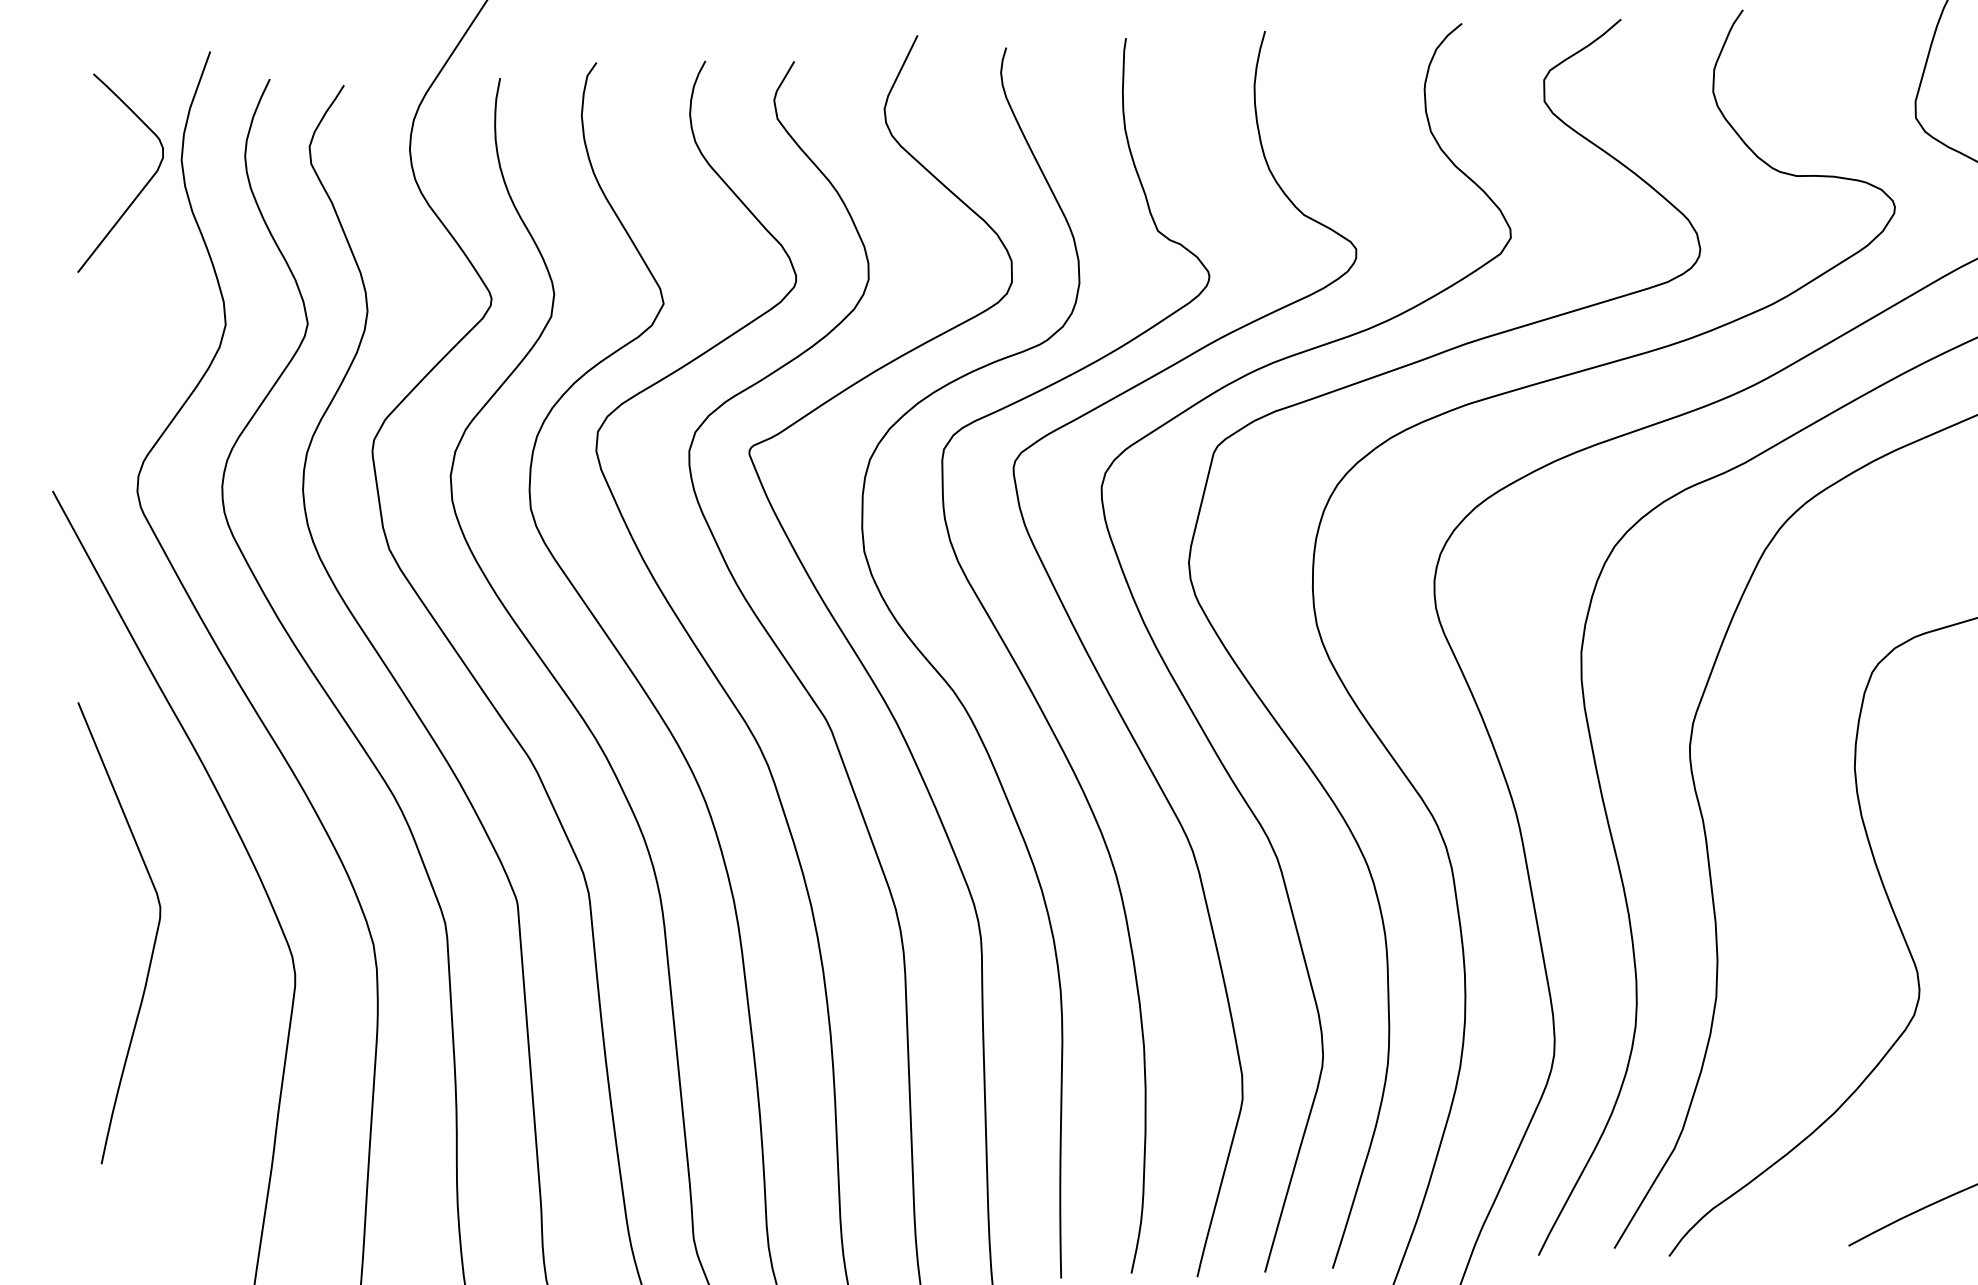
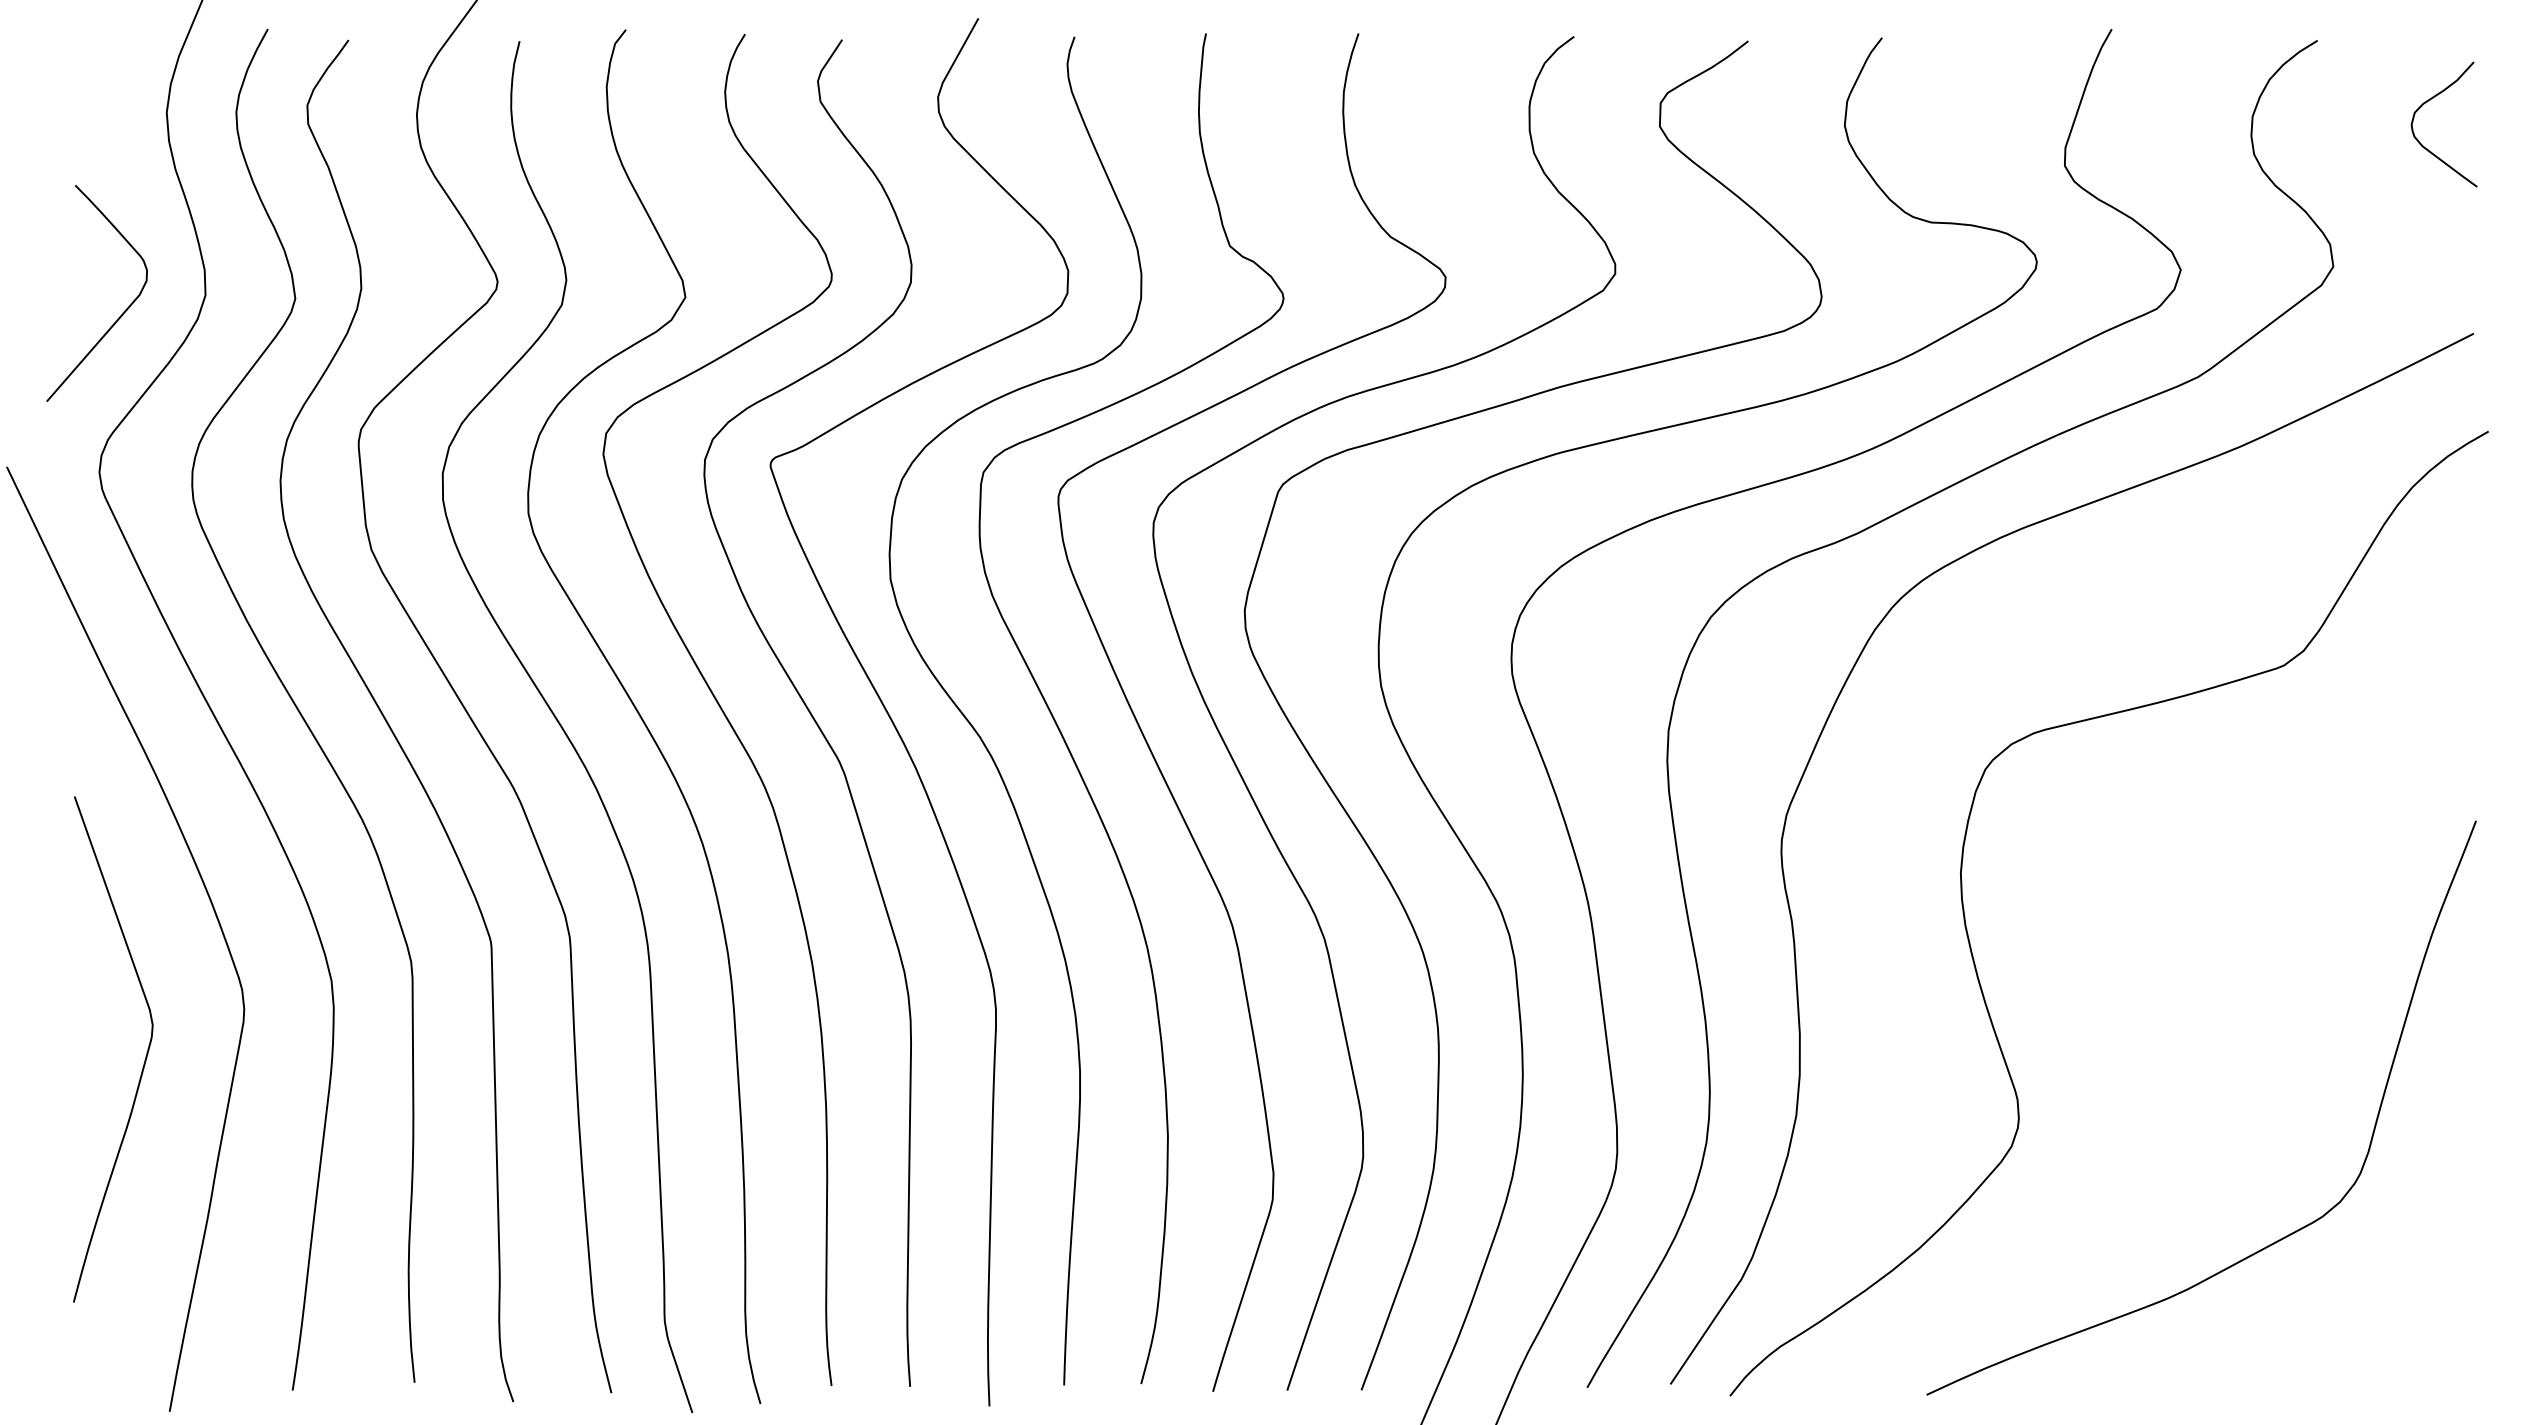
curve: (140, 191) -> (119, 316), moved
curve: (154, 939) -> (144, 1059), moved

